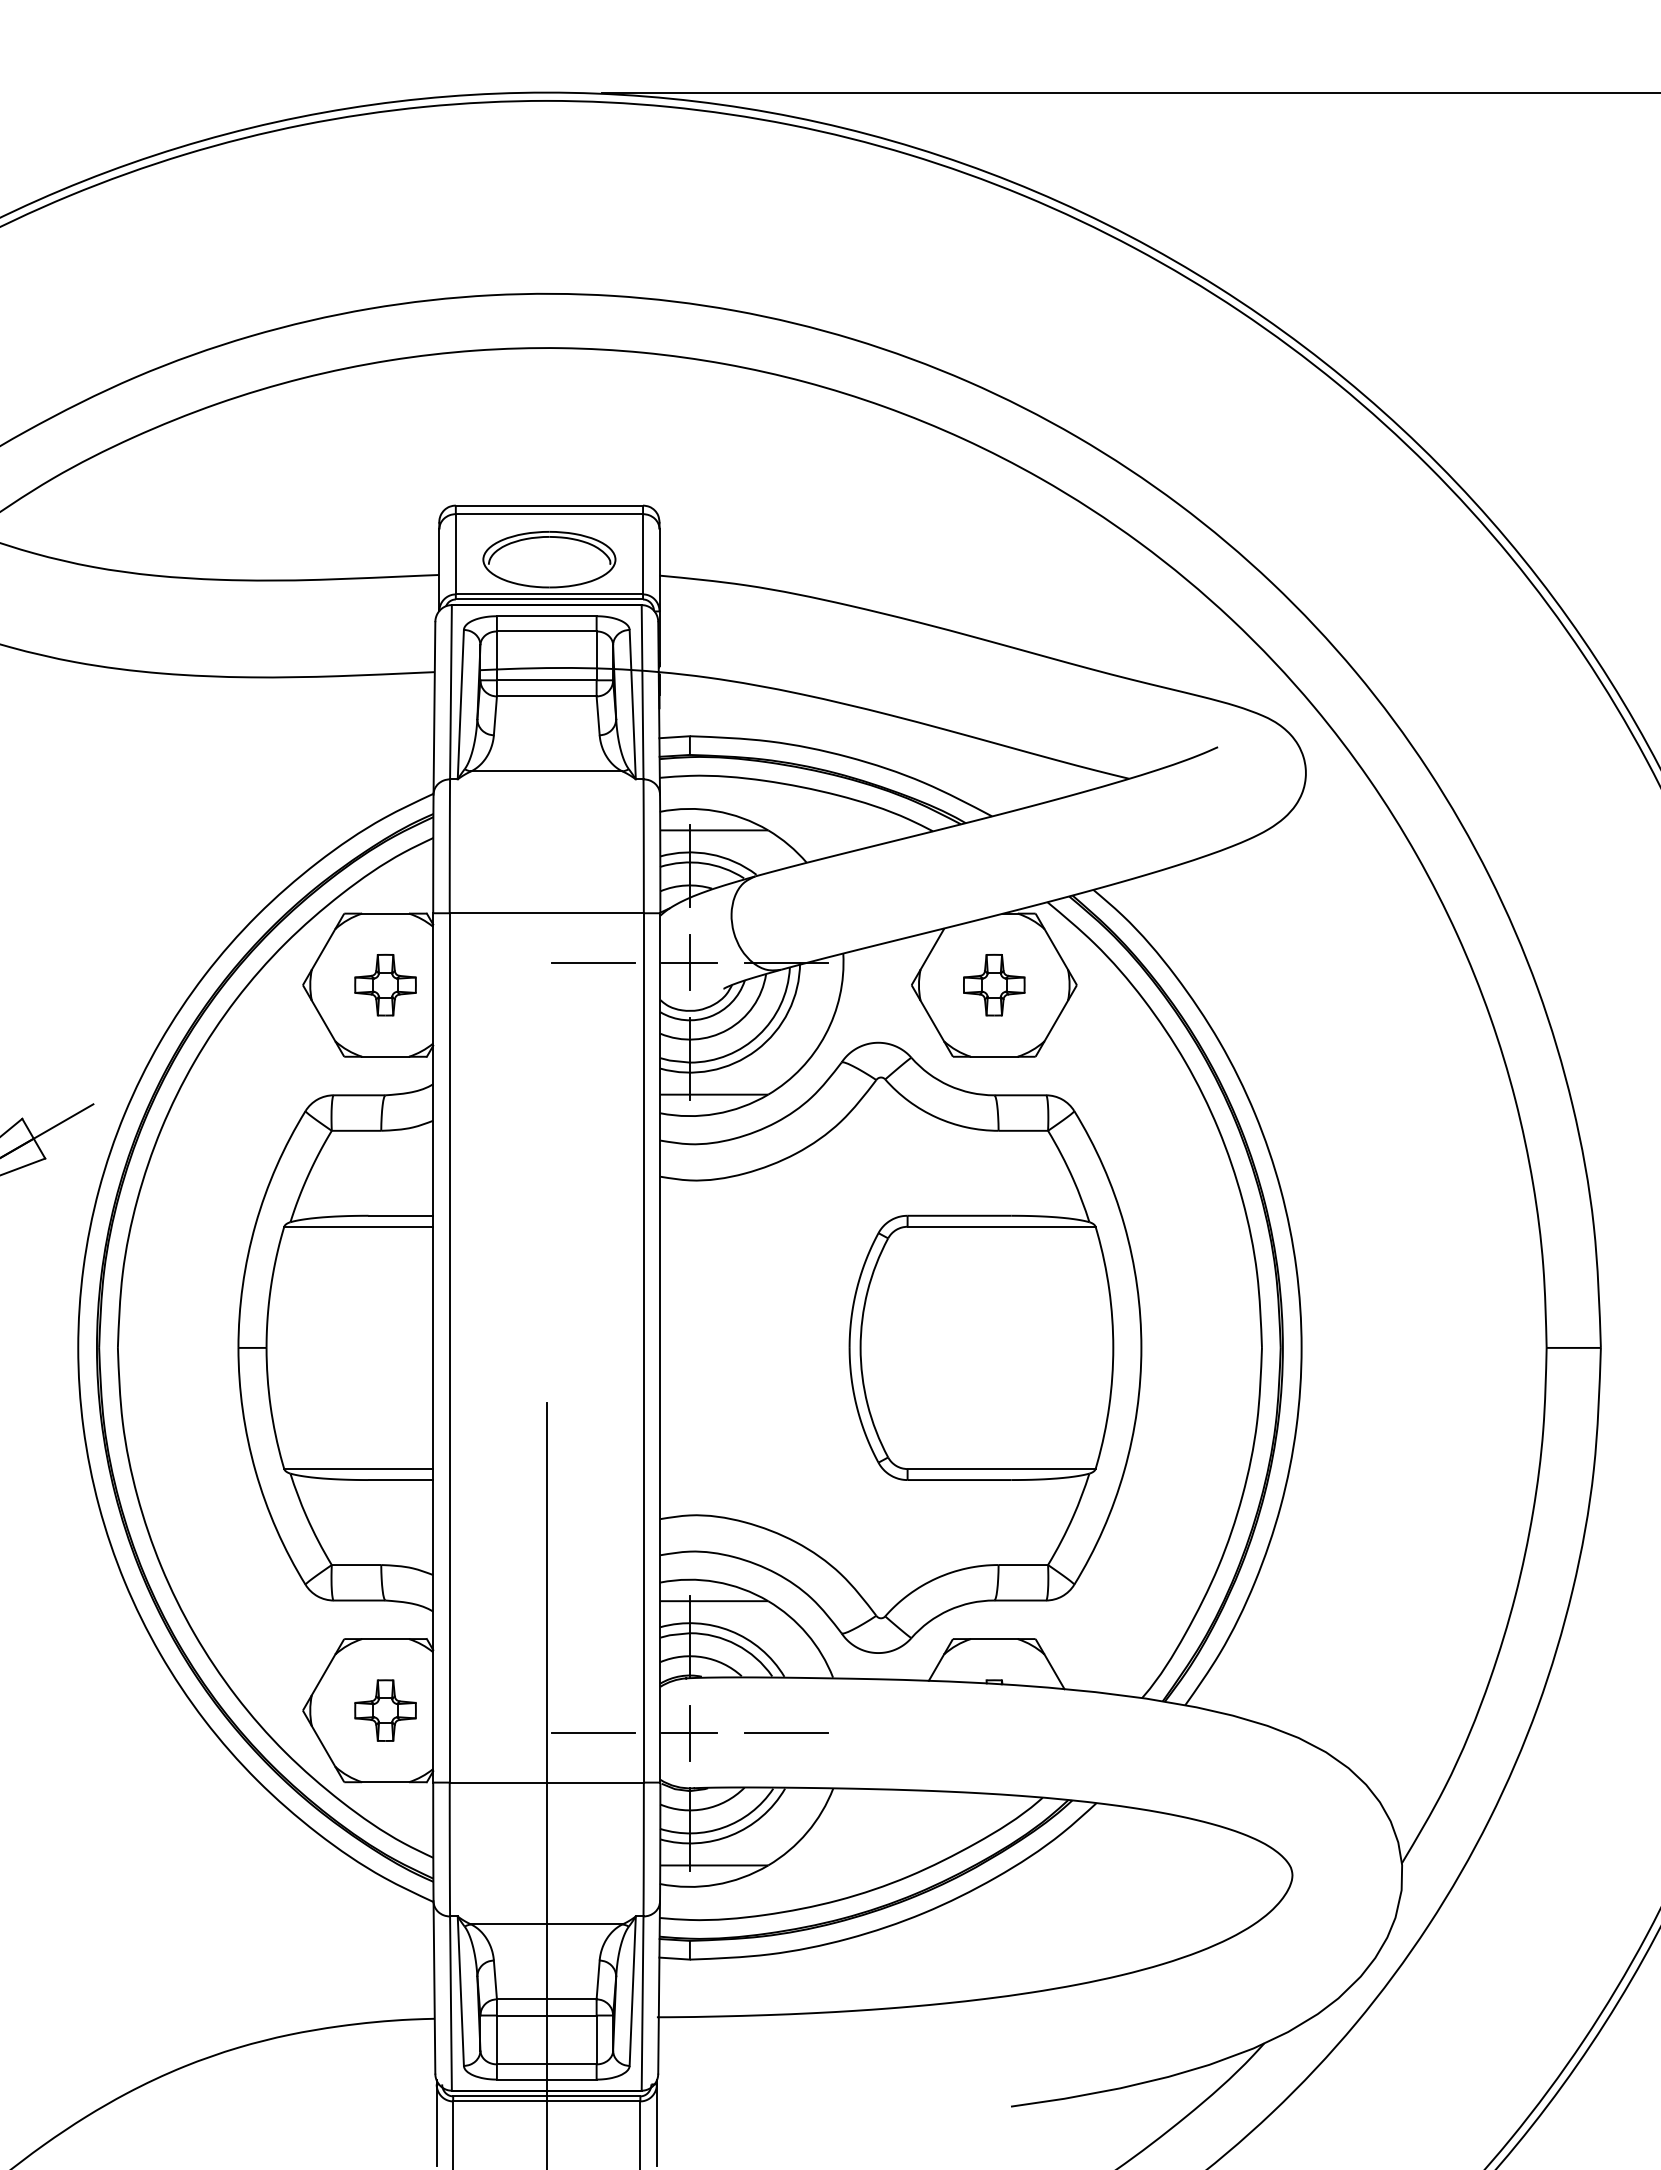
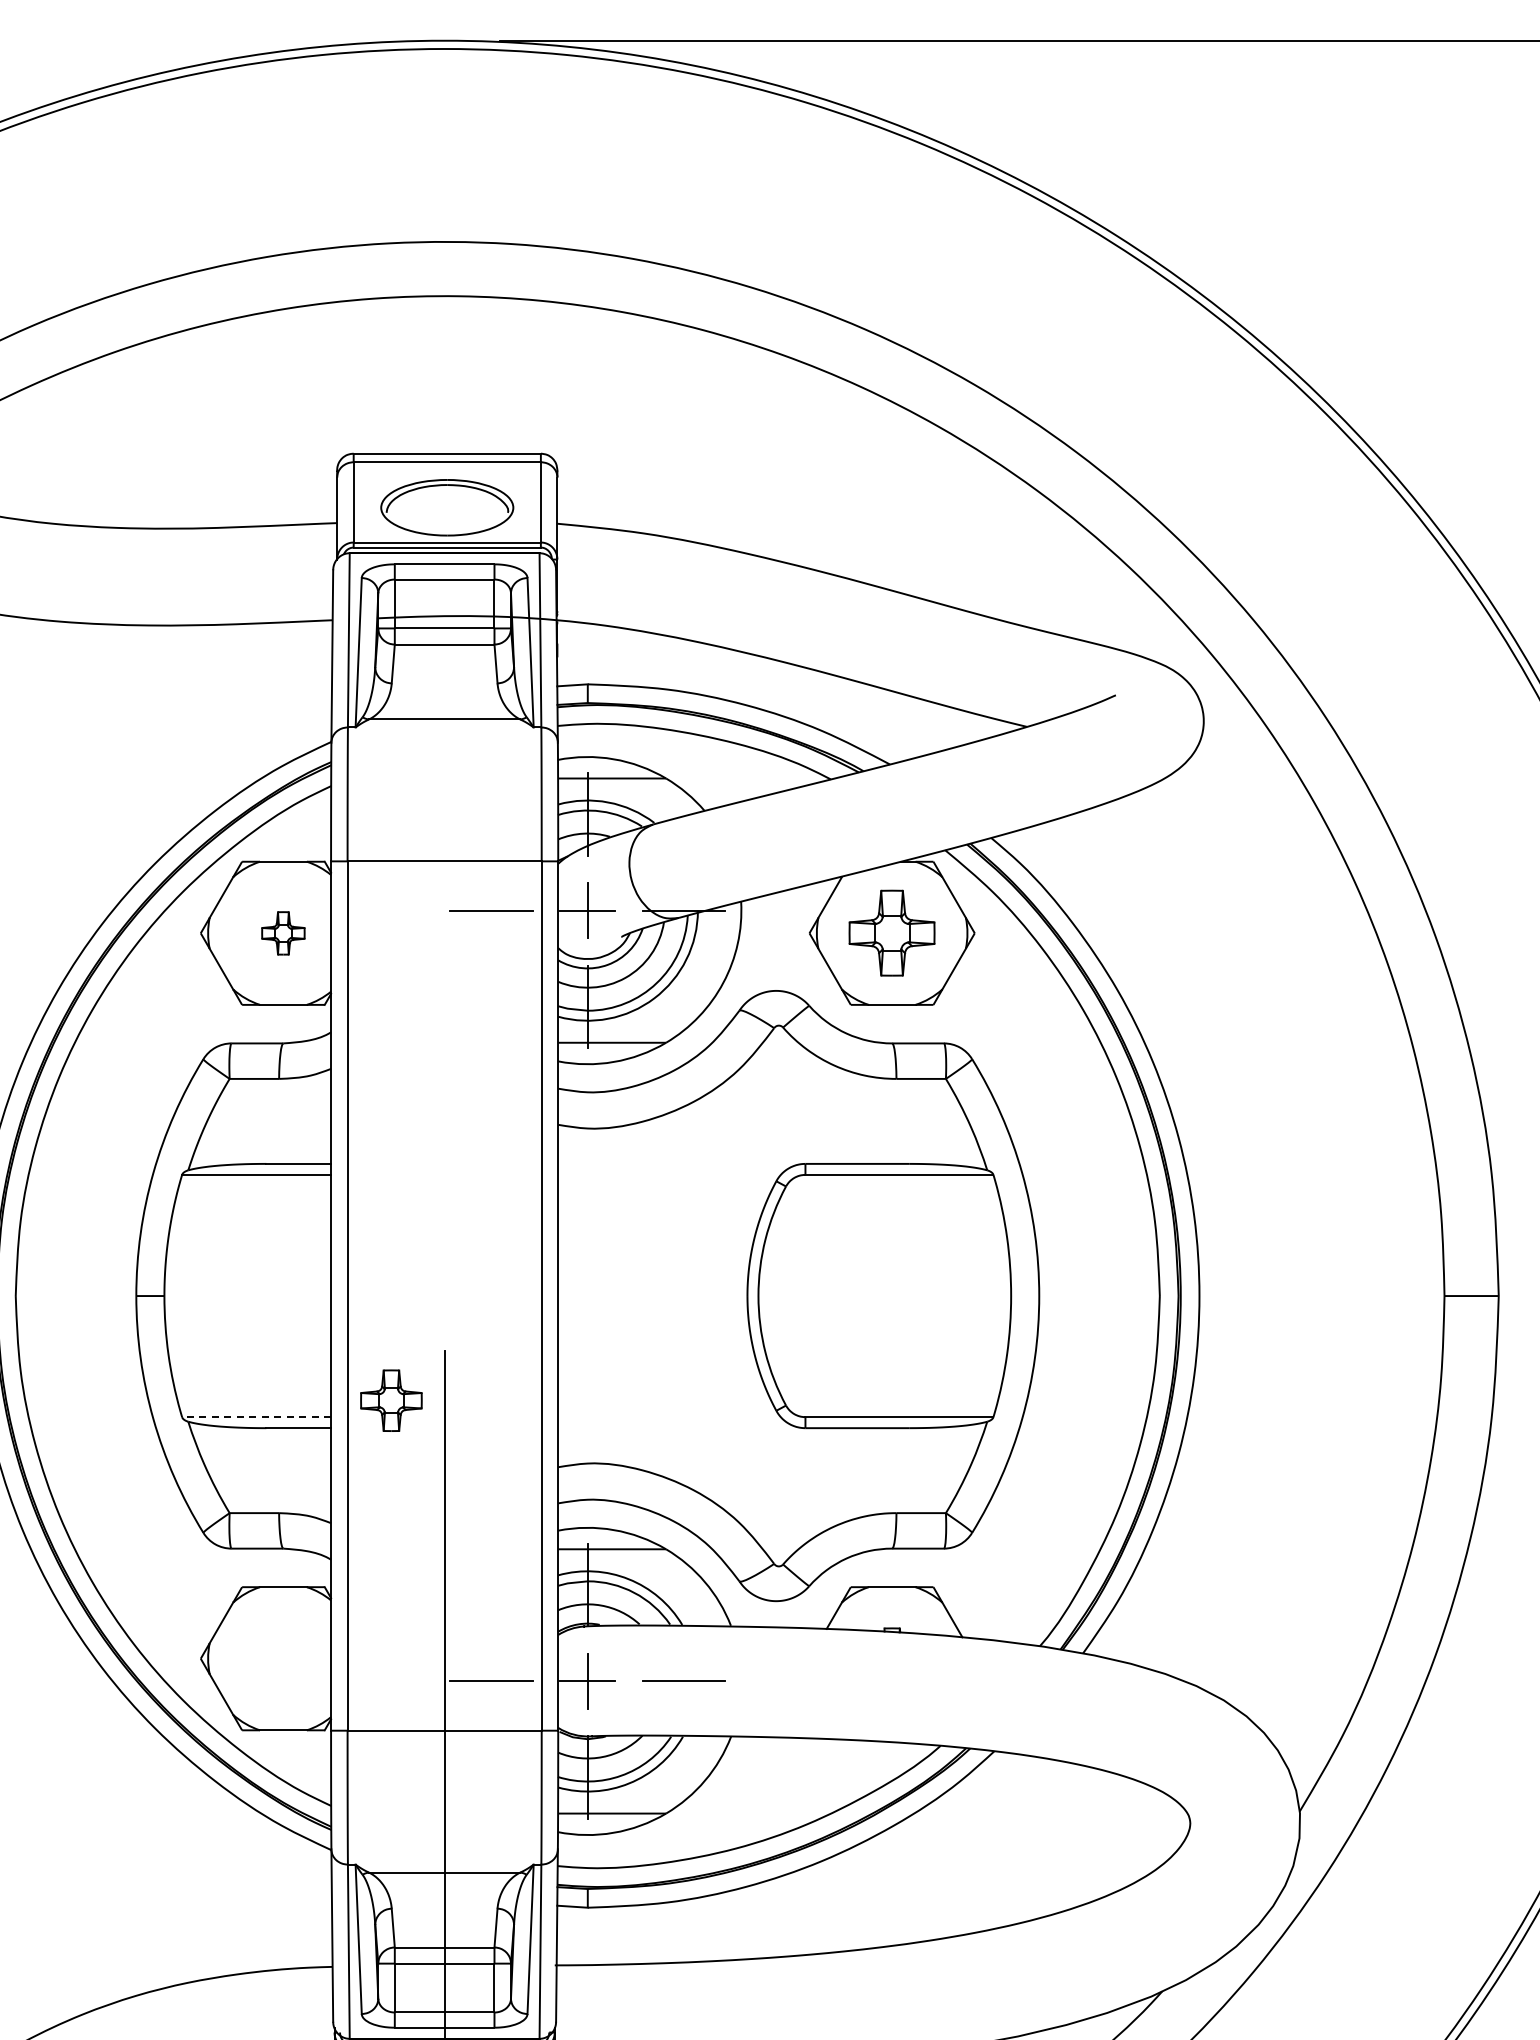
part: (385, 985) -> (283, 933), size x0.7
part: (994, 985) -> (892, 933), size x1.4
line: (358, 1469) -> (256, 1417), solid -> dashed
part: (385, 1710) -> (391, 1400), moved

